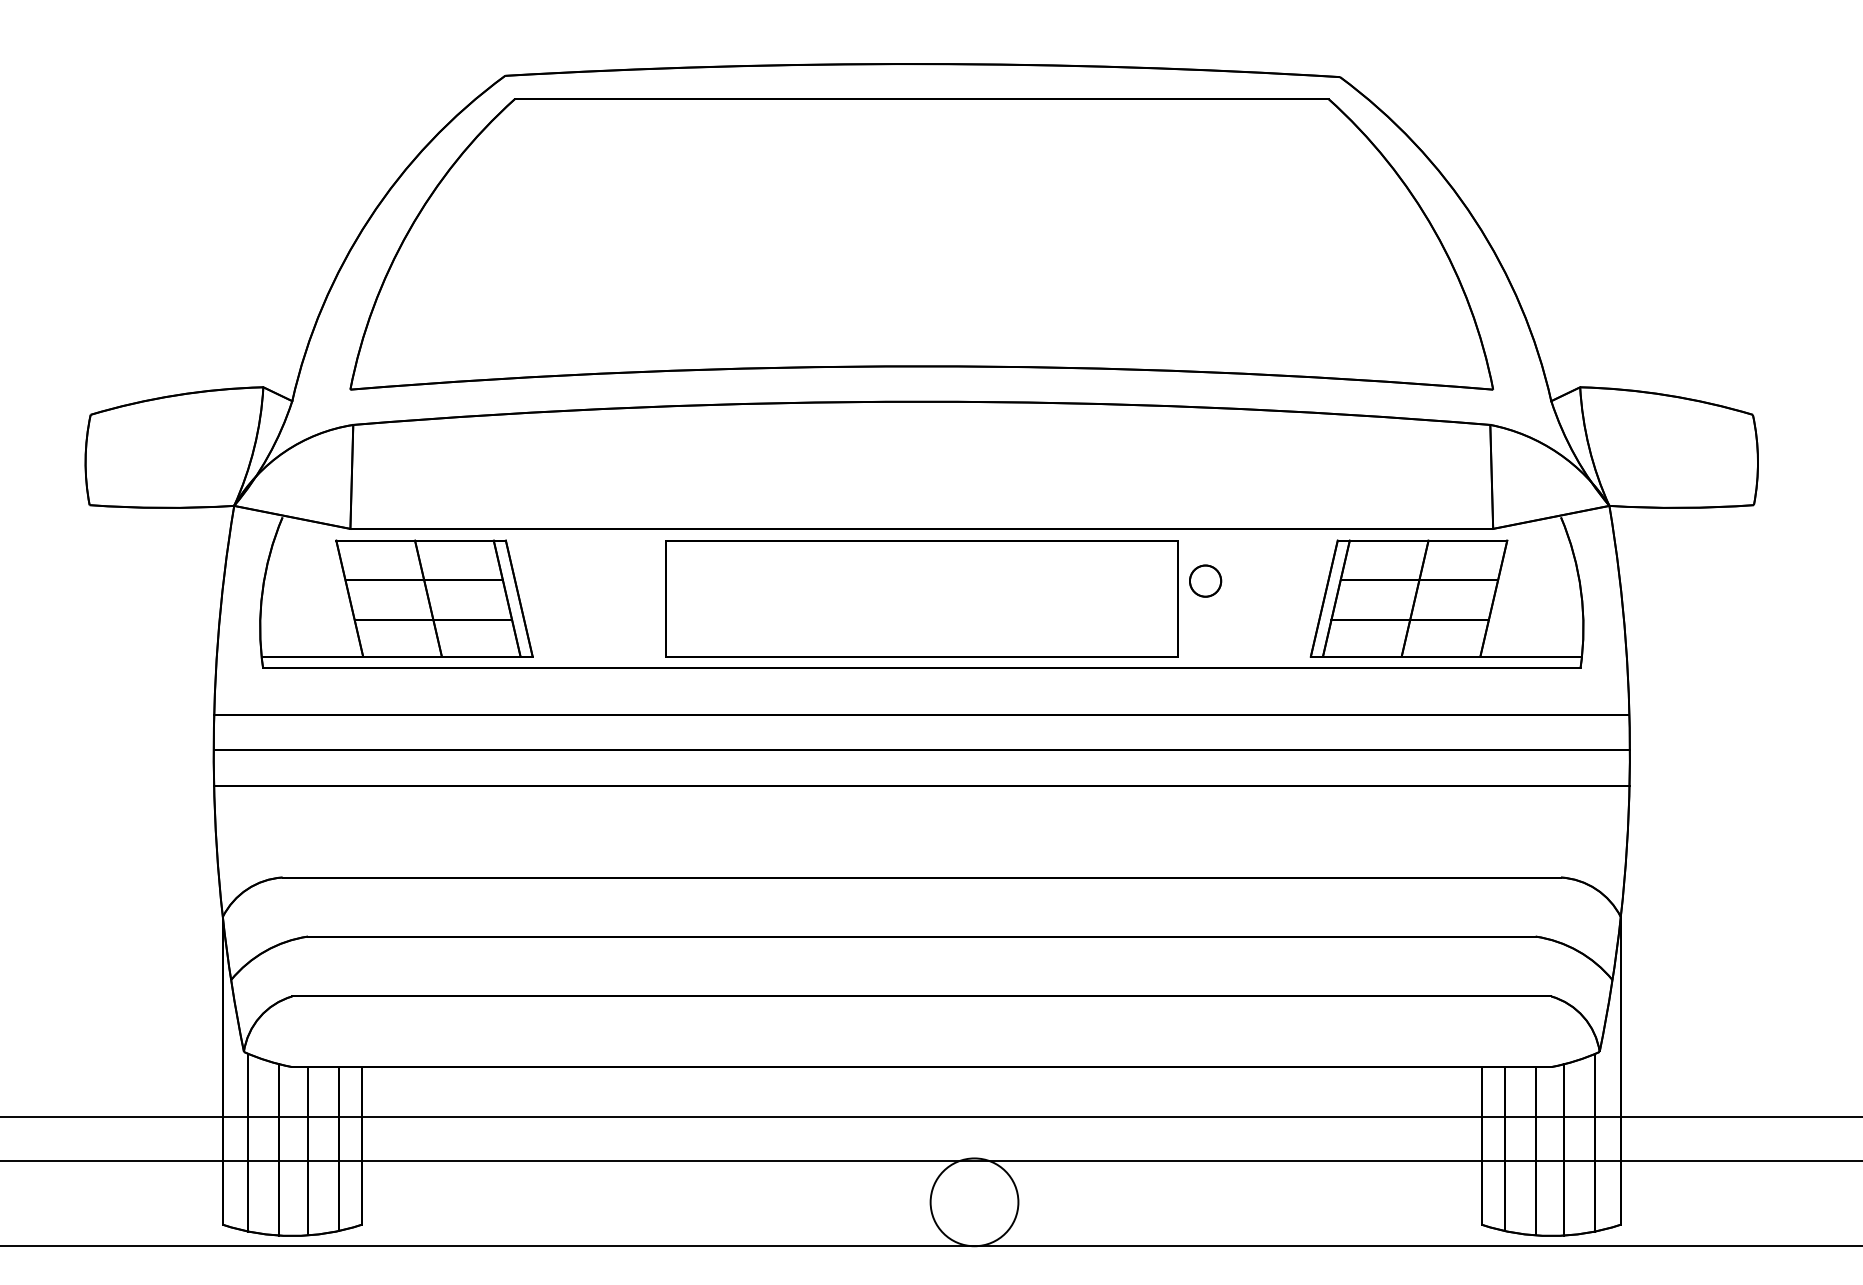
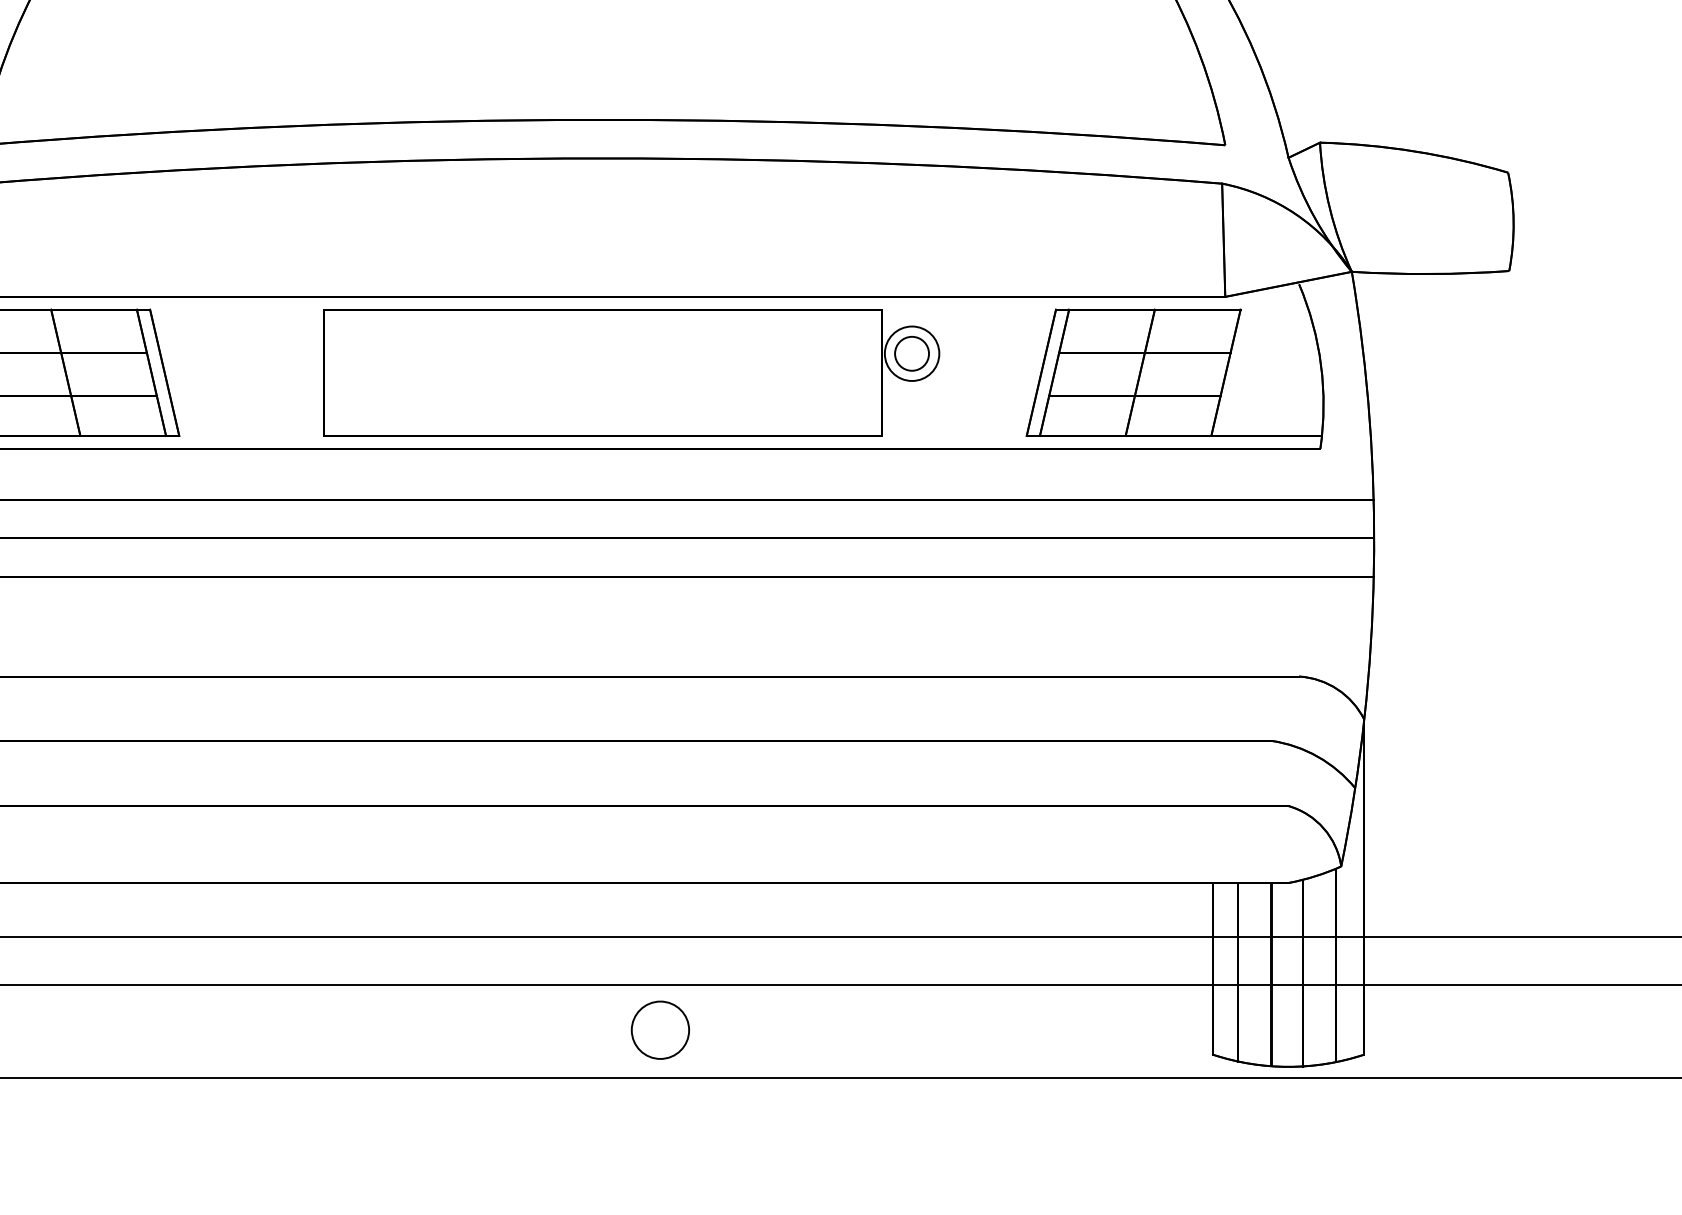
circle: (1205, 580) -> (911, 353), size x1.6
circle: (974, 1202) -> (660, 1030), size x0.6

